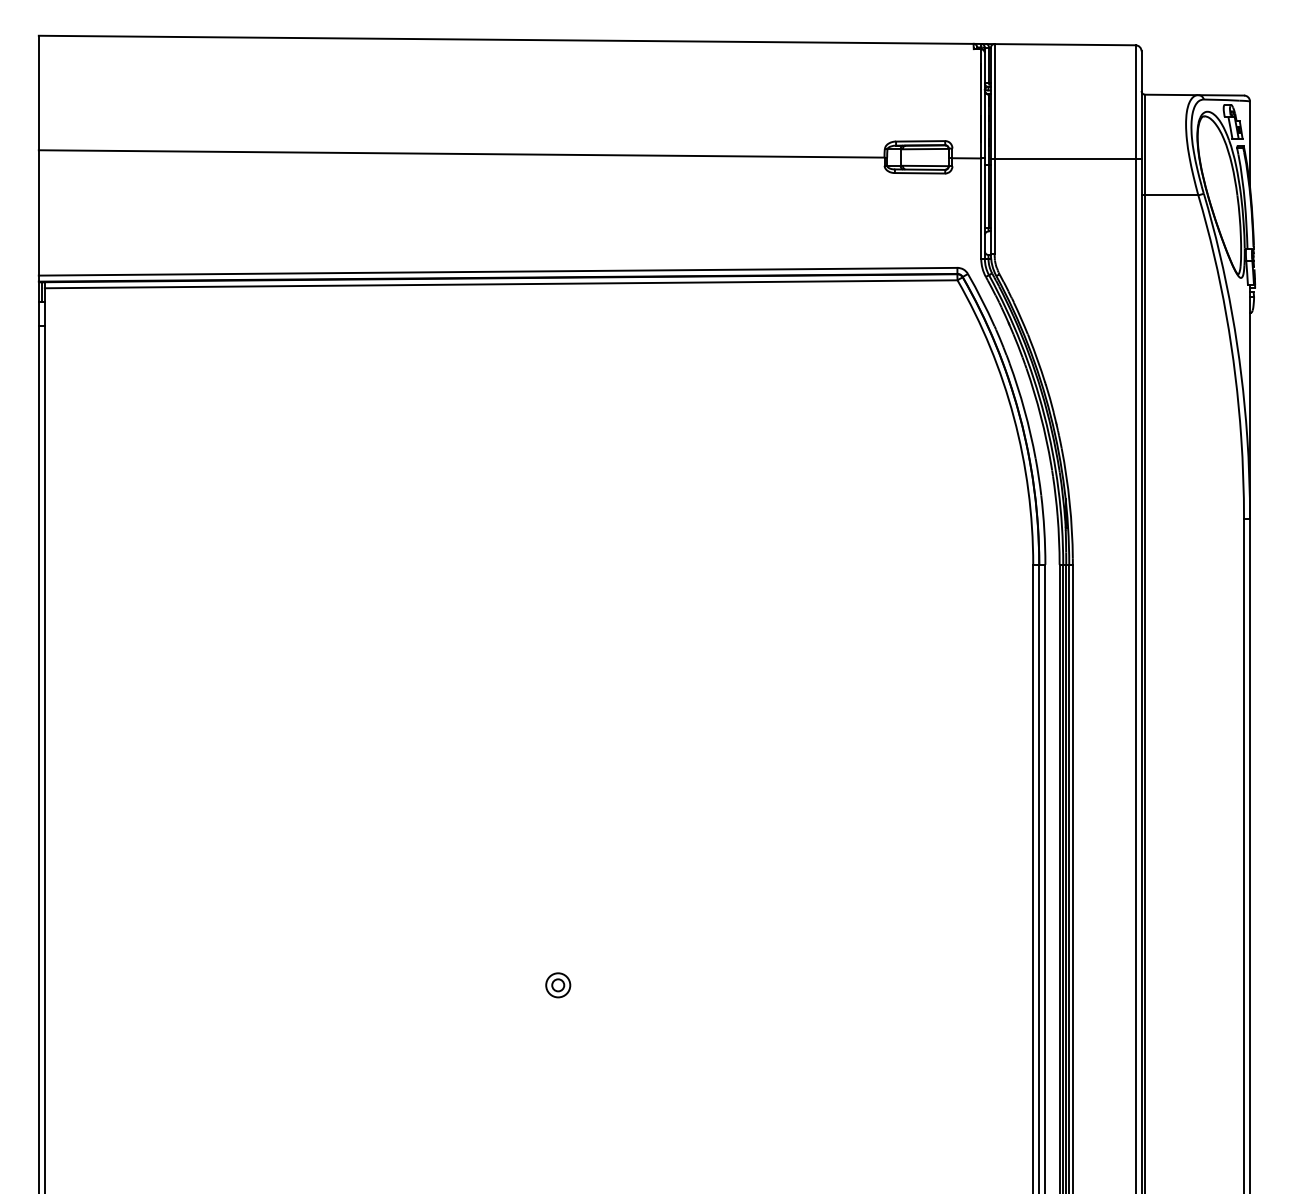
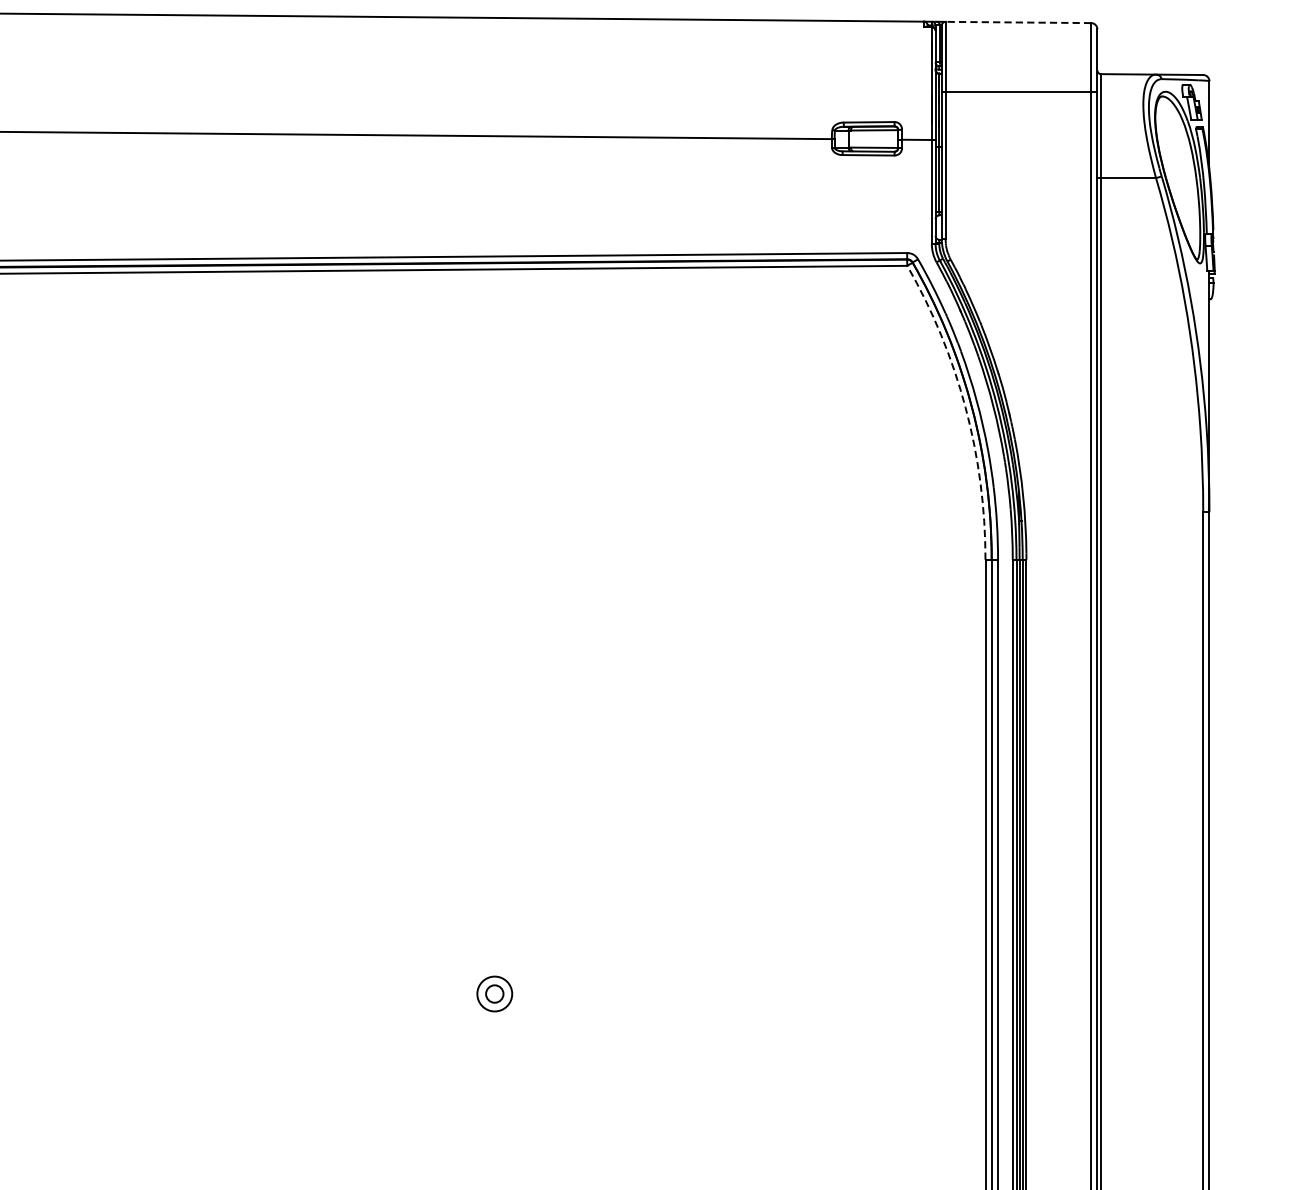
line: (1065, 44) -> (1018, 22), solid -> dashed
line: (1065, 159) -> (1018, 92), moved
arc: (1013, 417) -> (965, 407), solid -> dashed
part: (558, 985) -> (495, 994), size x1.4

